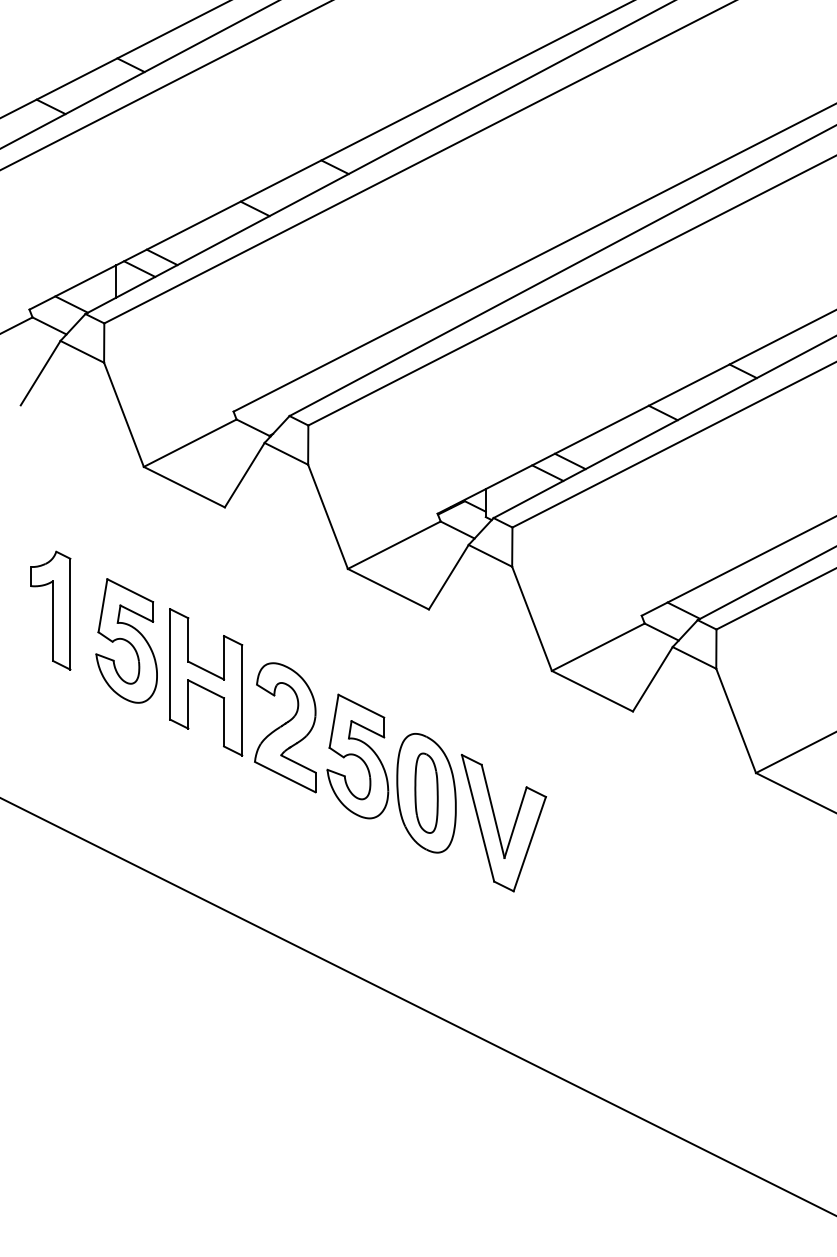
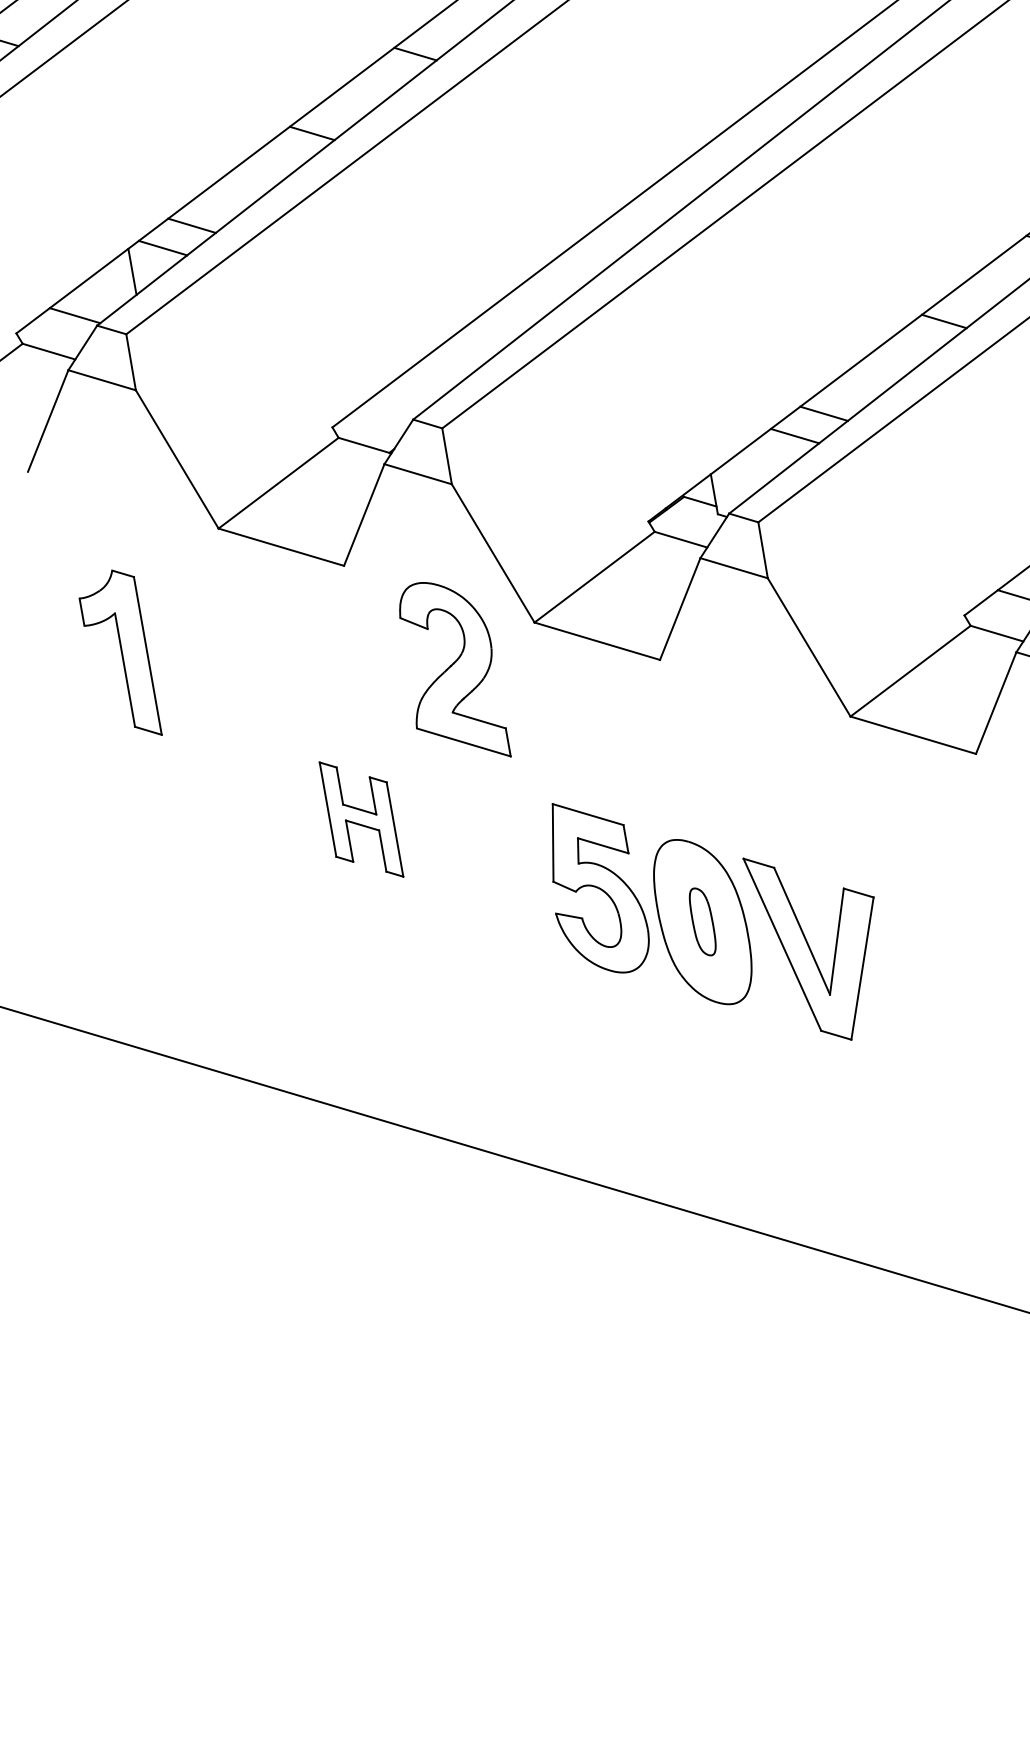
part: (50, 610) -> (118, 655), moved
part: (126, 640) -> (237, 779), removed
part: (206, 682) -> (361, 819), size x0.6
part: (285, 727) -> (451, 671), moved
part: (426, 792) -> (702, 921), size x0.6

